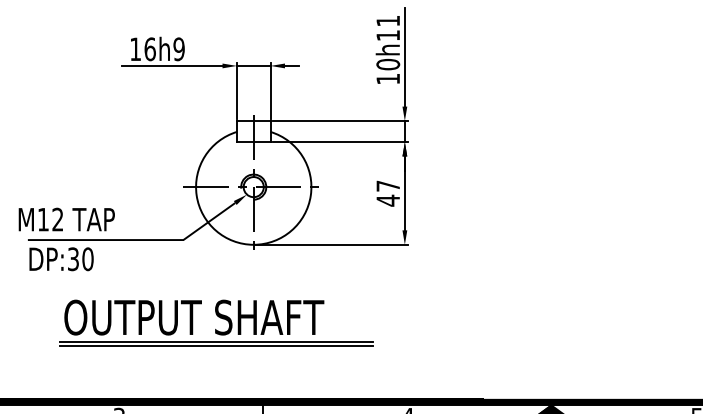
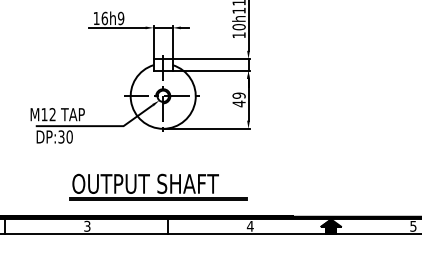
text: (387, 185) -> (238, 95), 47 -> 49
part: (216, 322) -> (158, 186), moved

